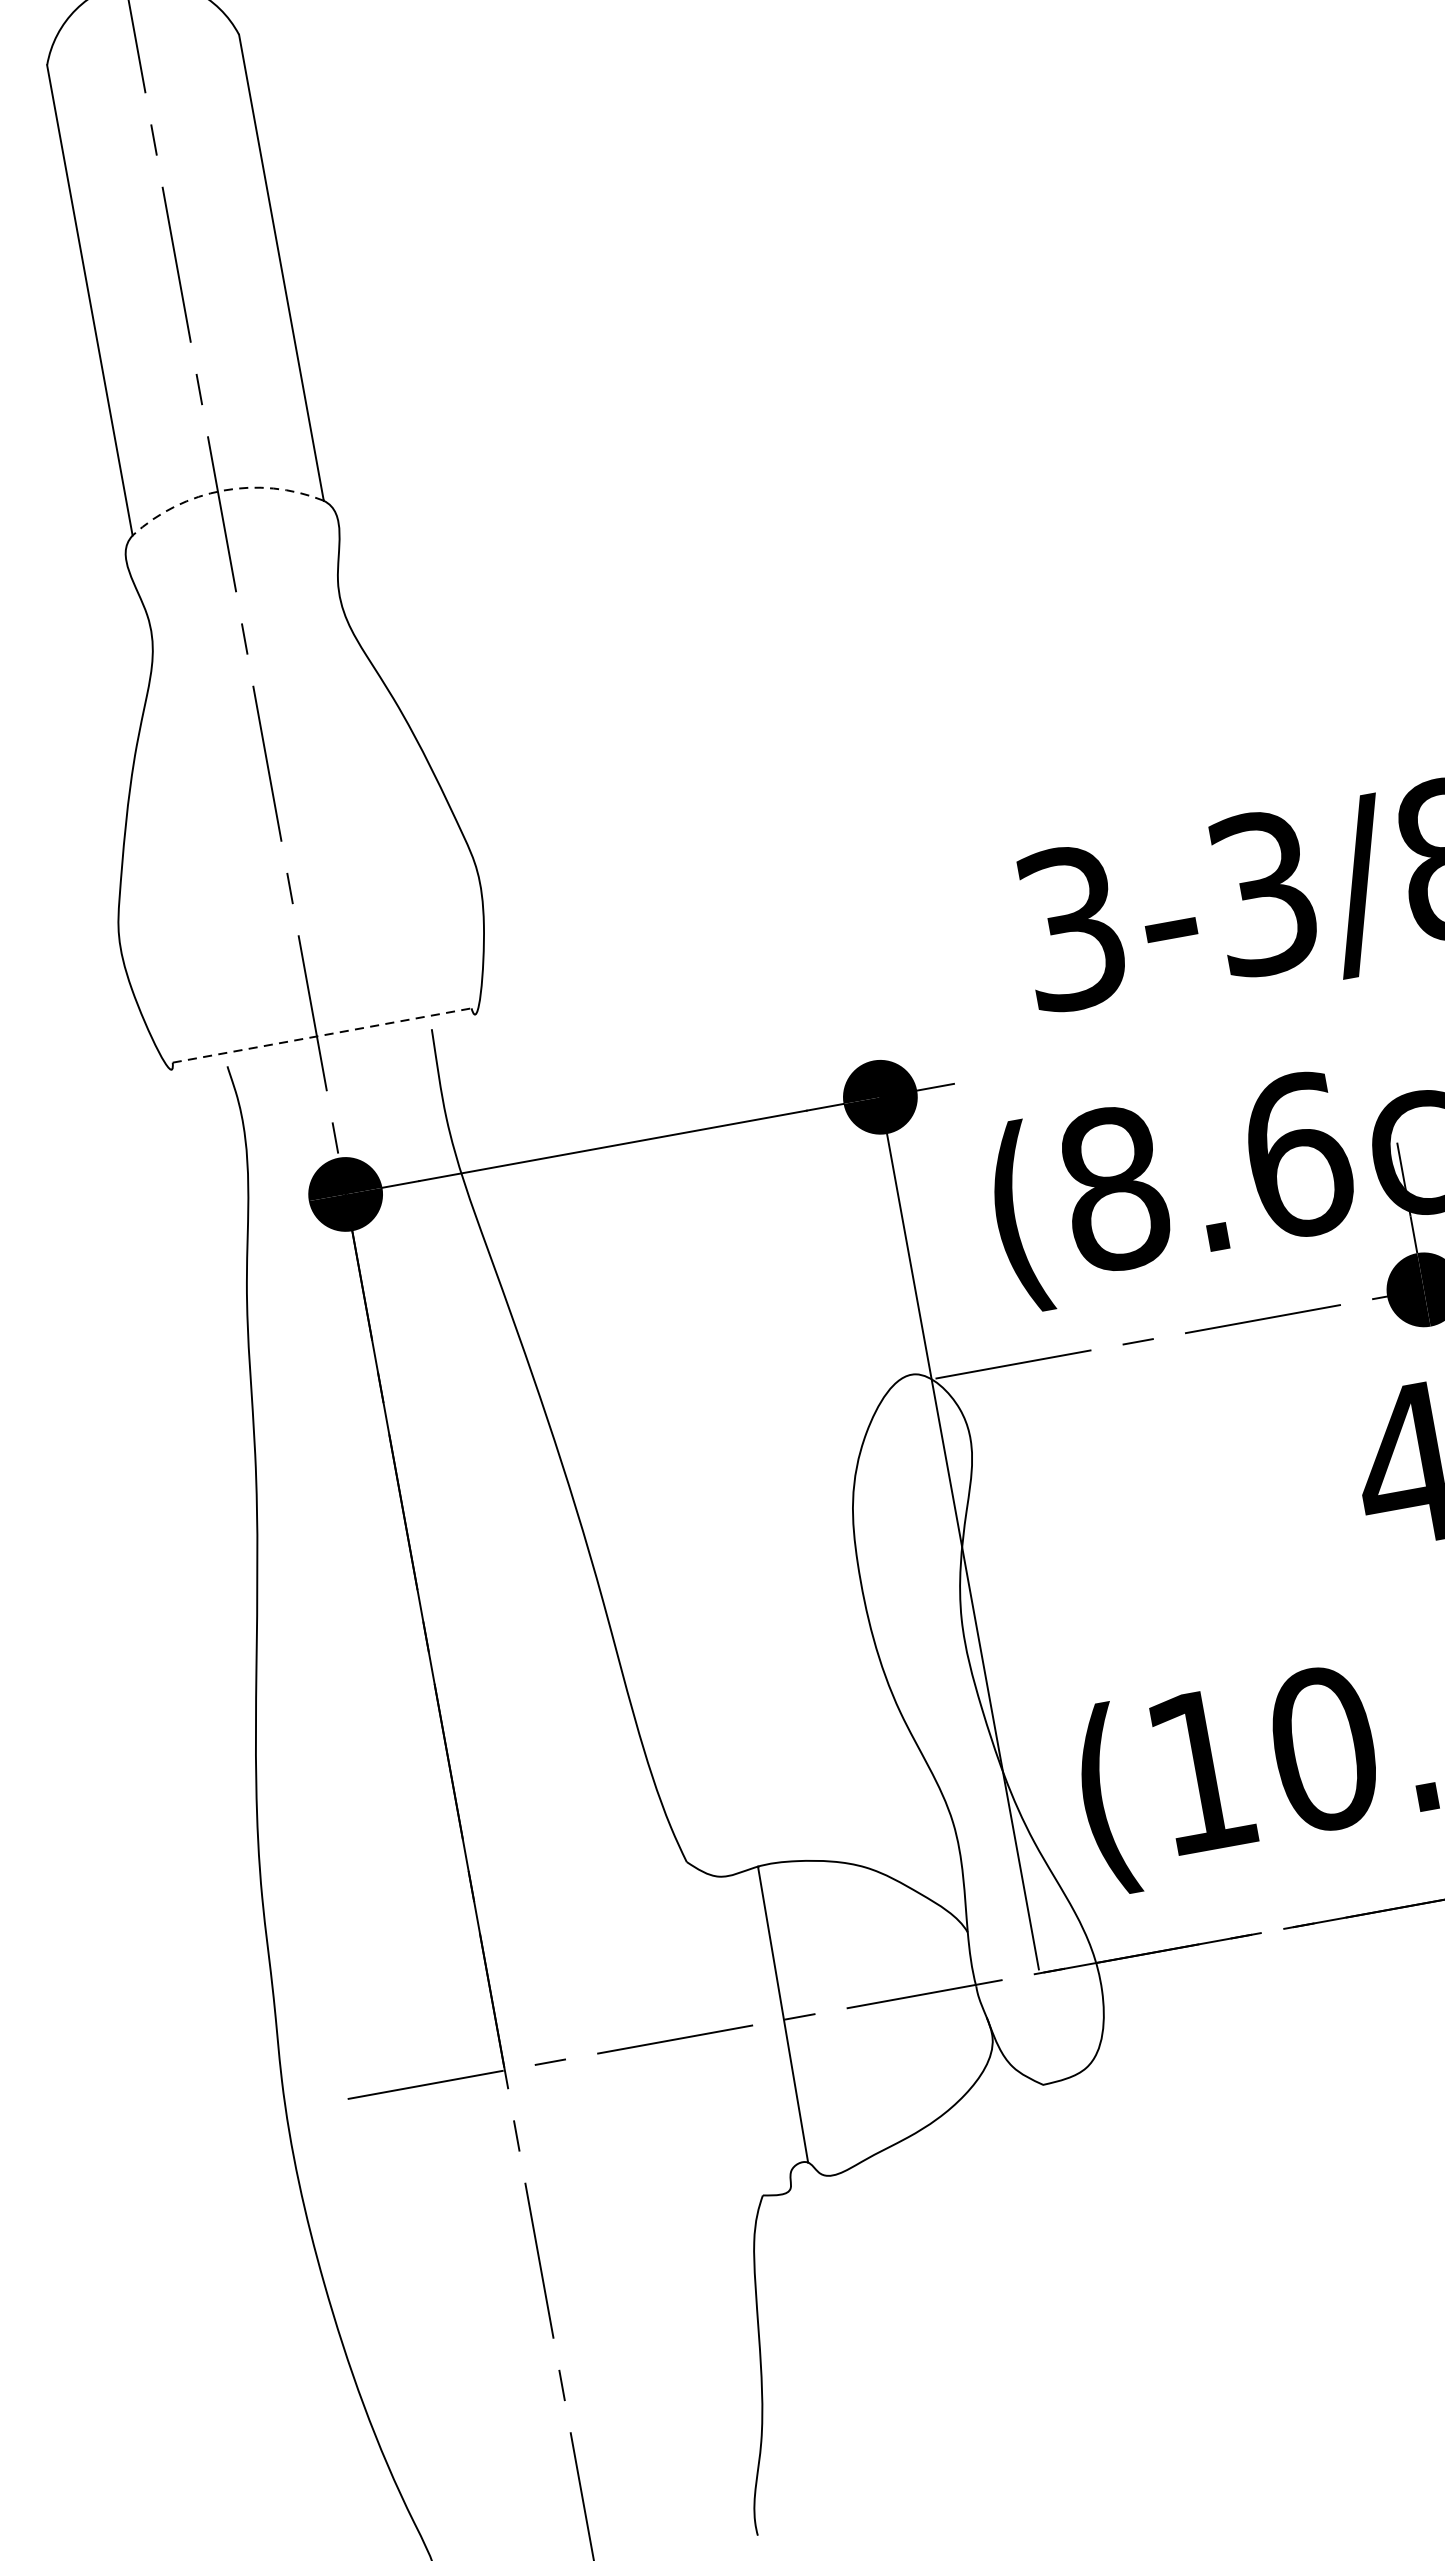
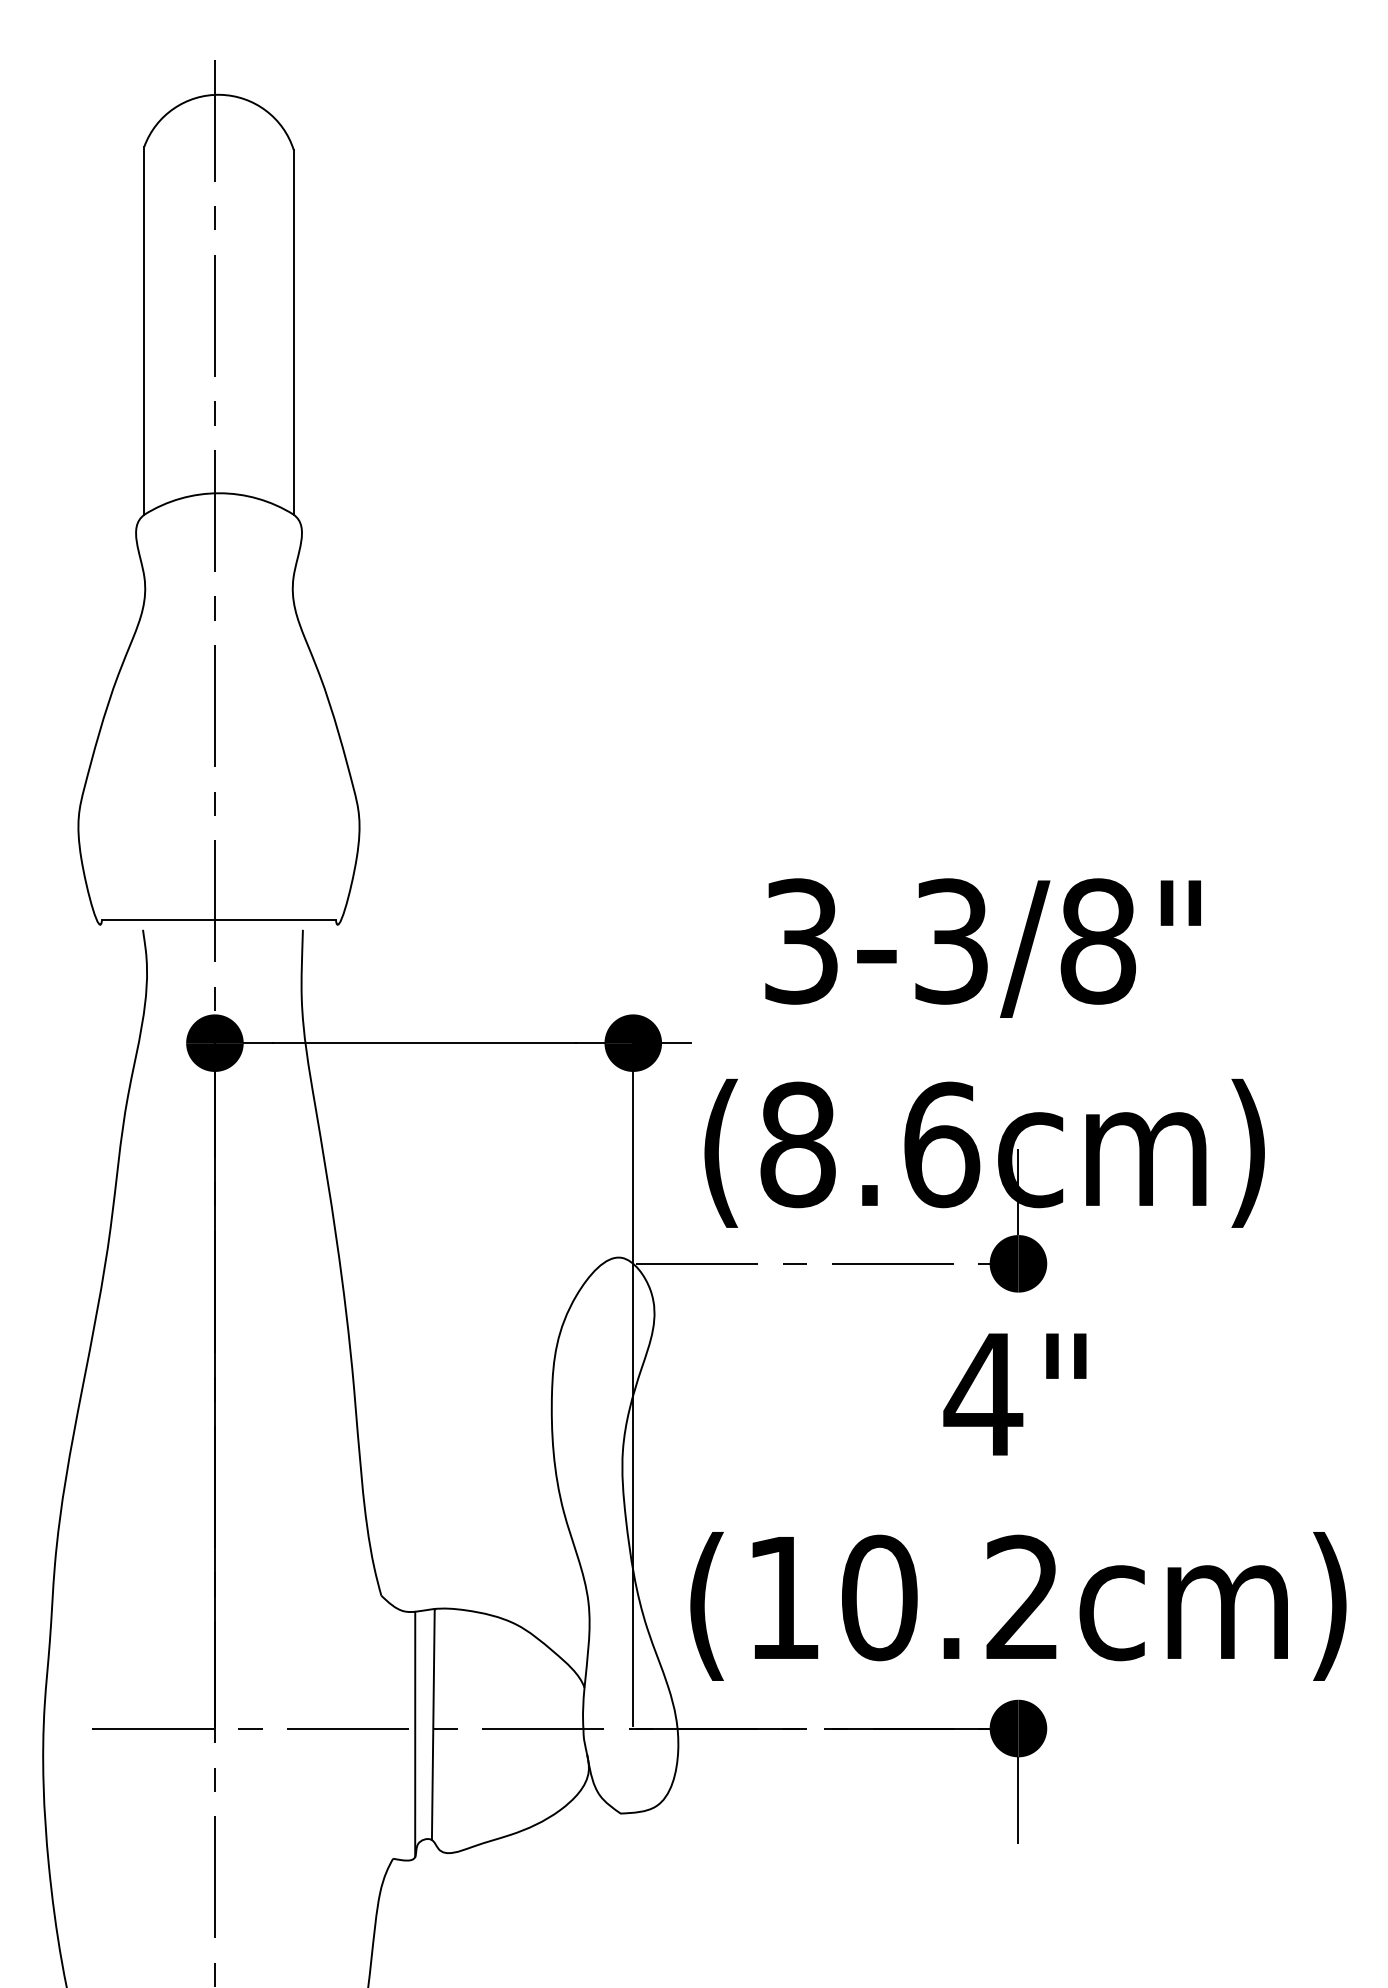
arc: (223, 490) -> (219, 493), dashed -> solid
line: (322, 1035) -> (219, 919), dashed -> solid
line: (762, 2031) -> (415, 1734), added

